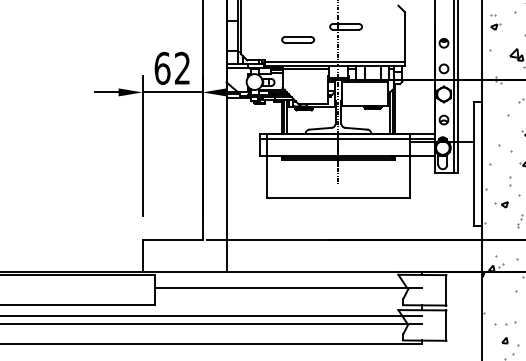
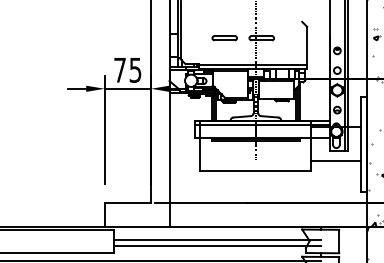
part: (297, 39) -> (224, 37), moved
text: (171, 67) -> (127, 69), 62 -> 75
line: (442, 186) -> (336, 161), added
line: (288, 295) -> (217, 245), added

